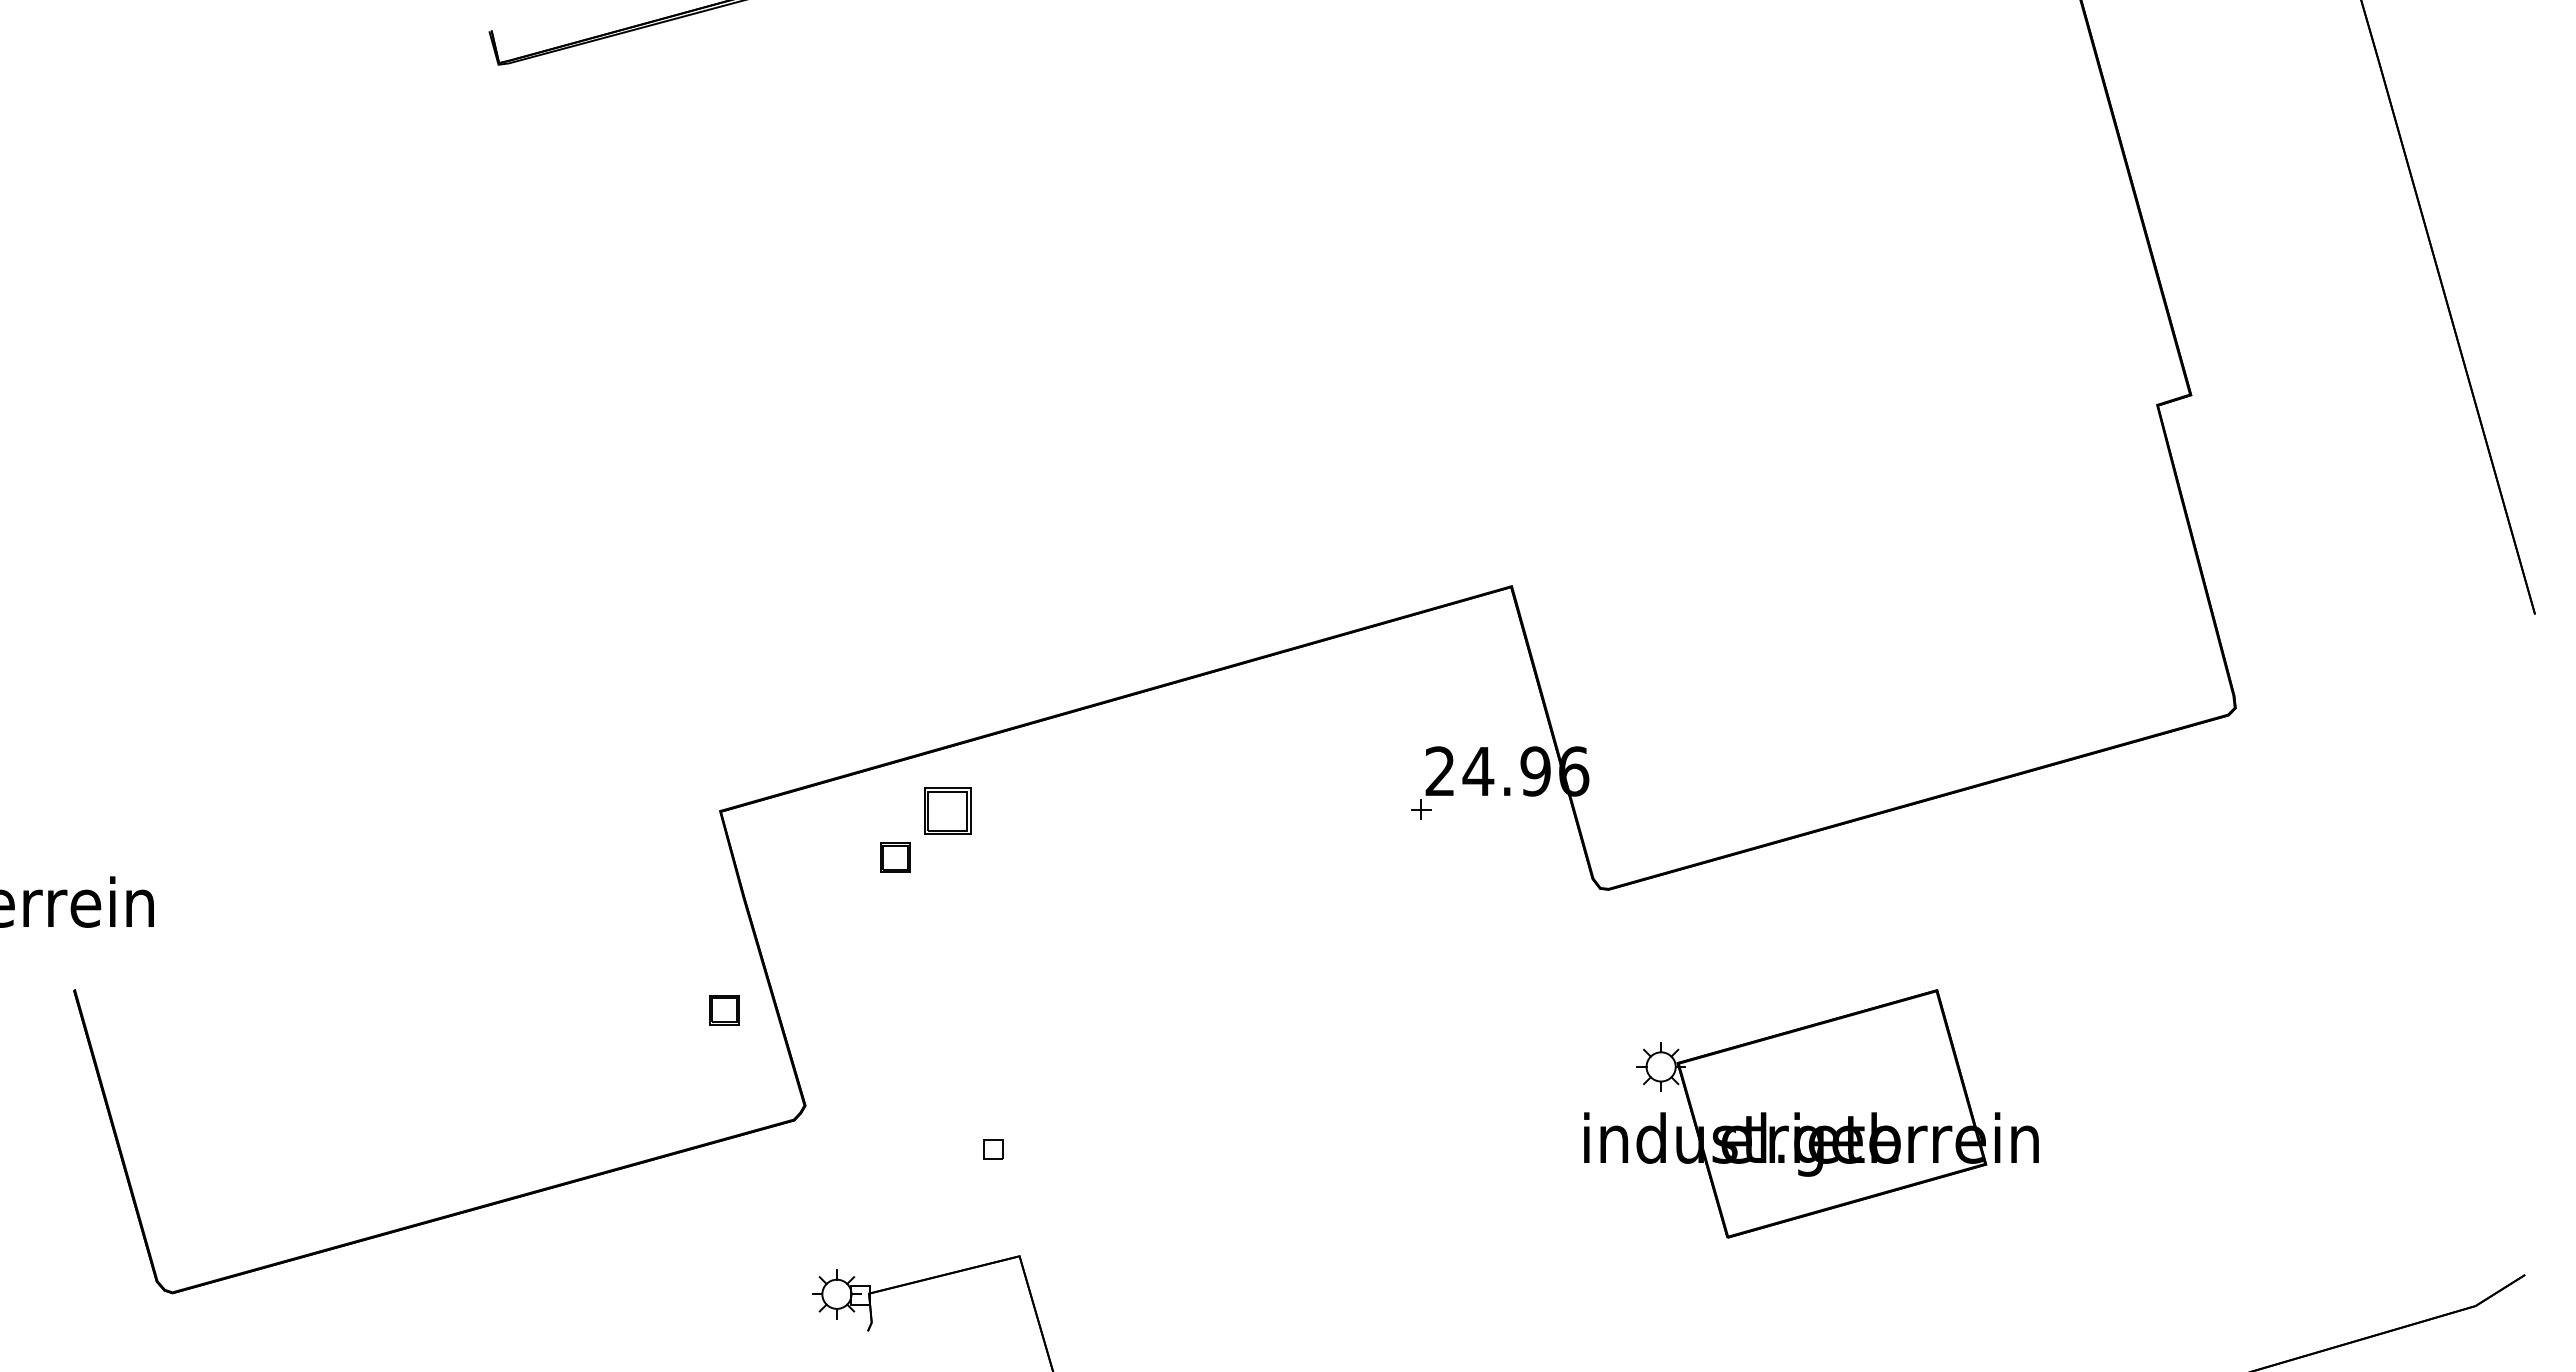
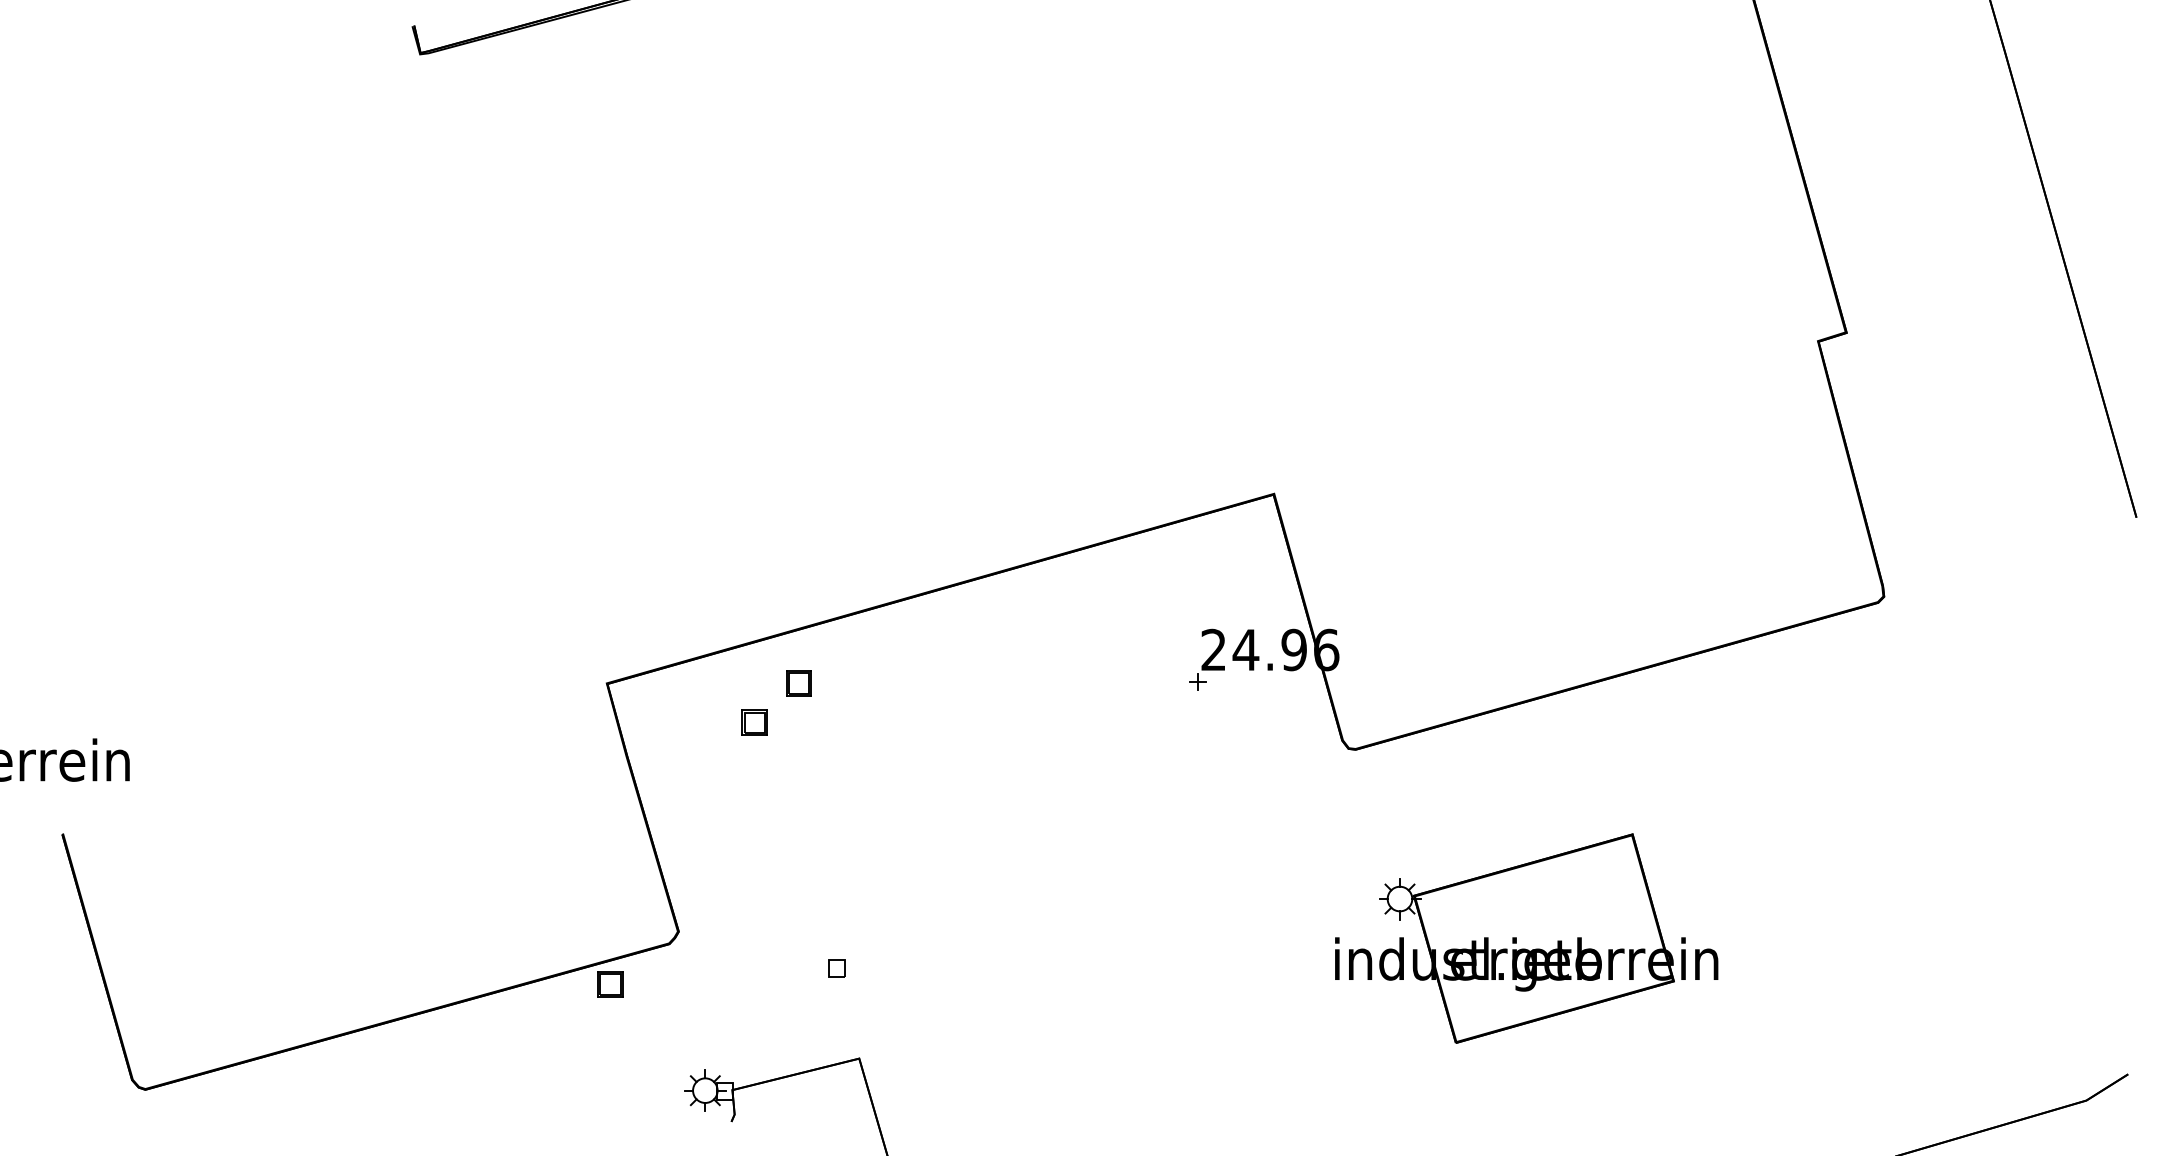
part: (948, 811) -> (799, 683), size x0.62
part: (724, 1010) -> (610, 984), moved

